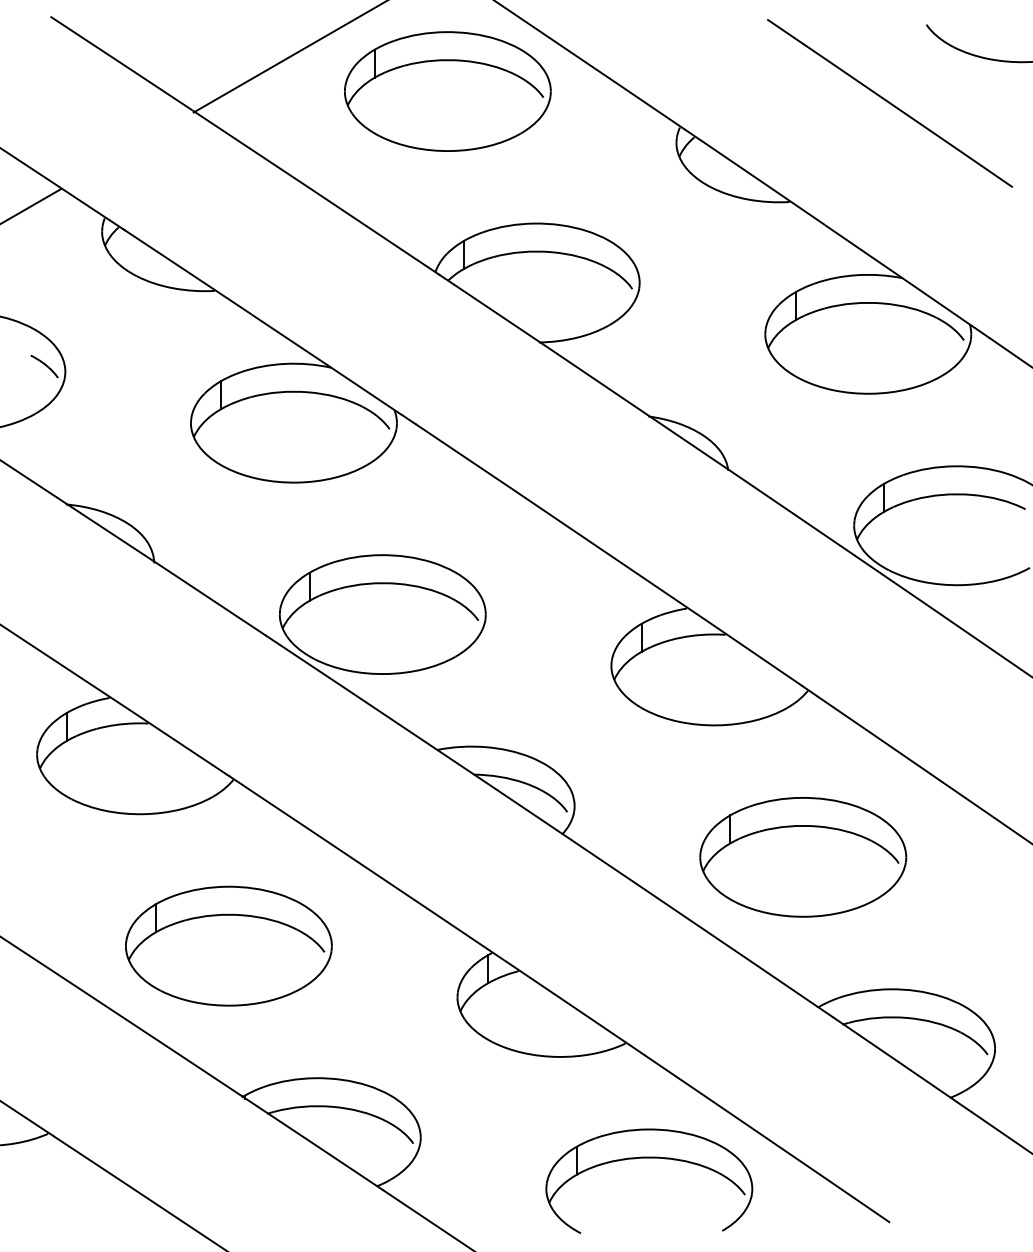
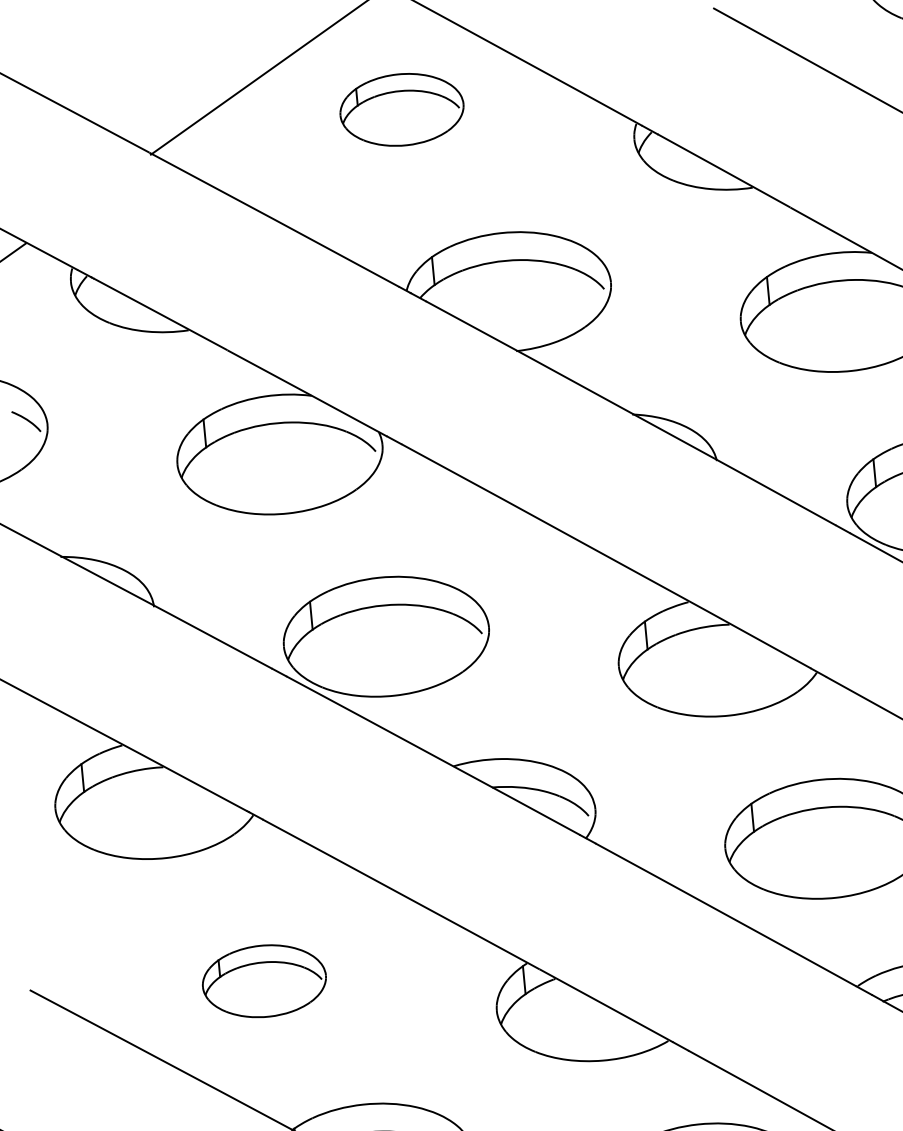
part: (447, 91) -> (401, 109), size x0.6
part: (228, 945) -> (263, 980), size x0.6

